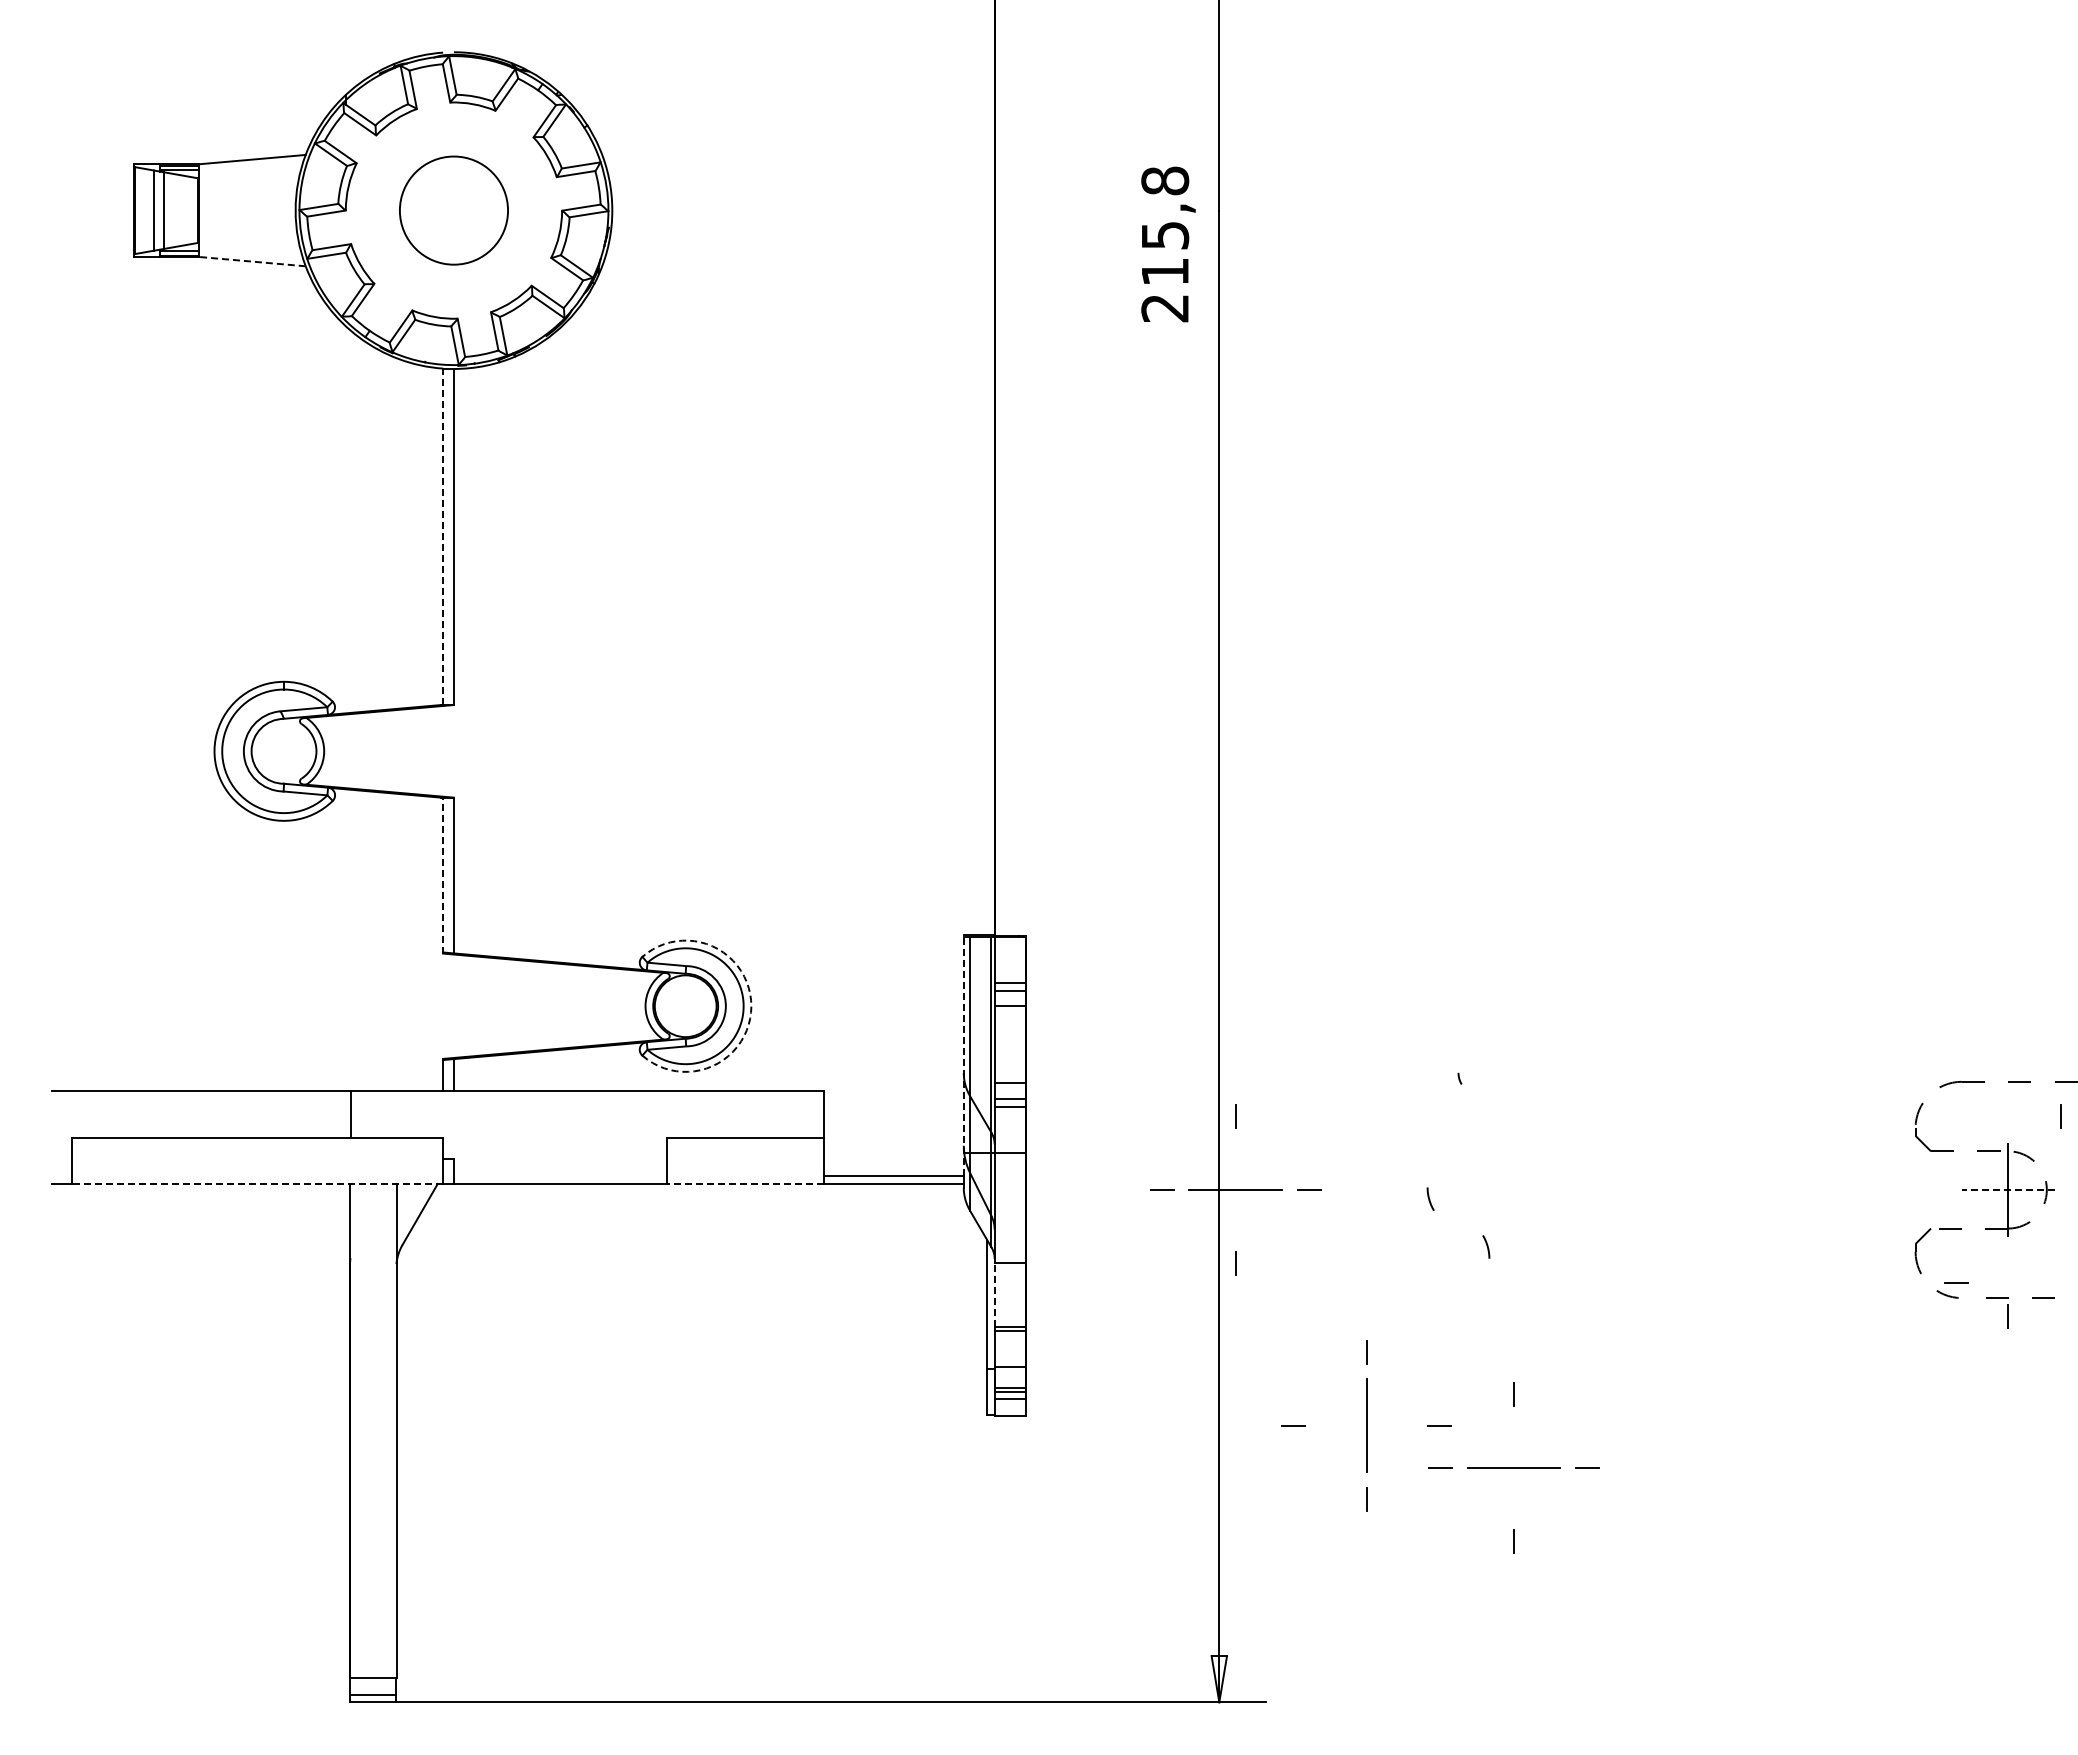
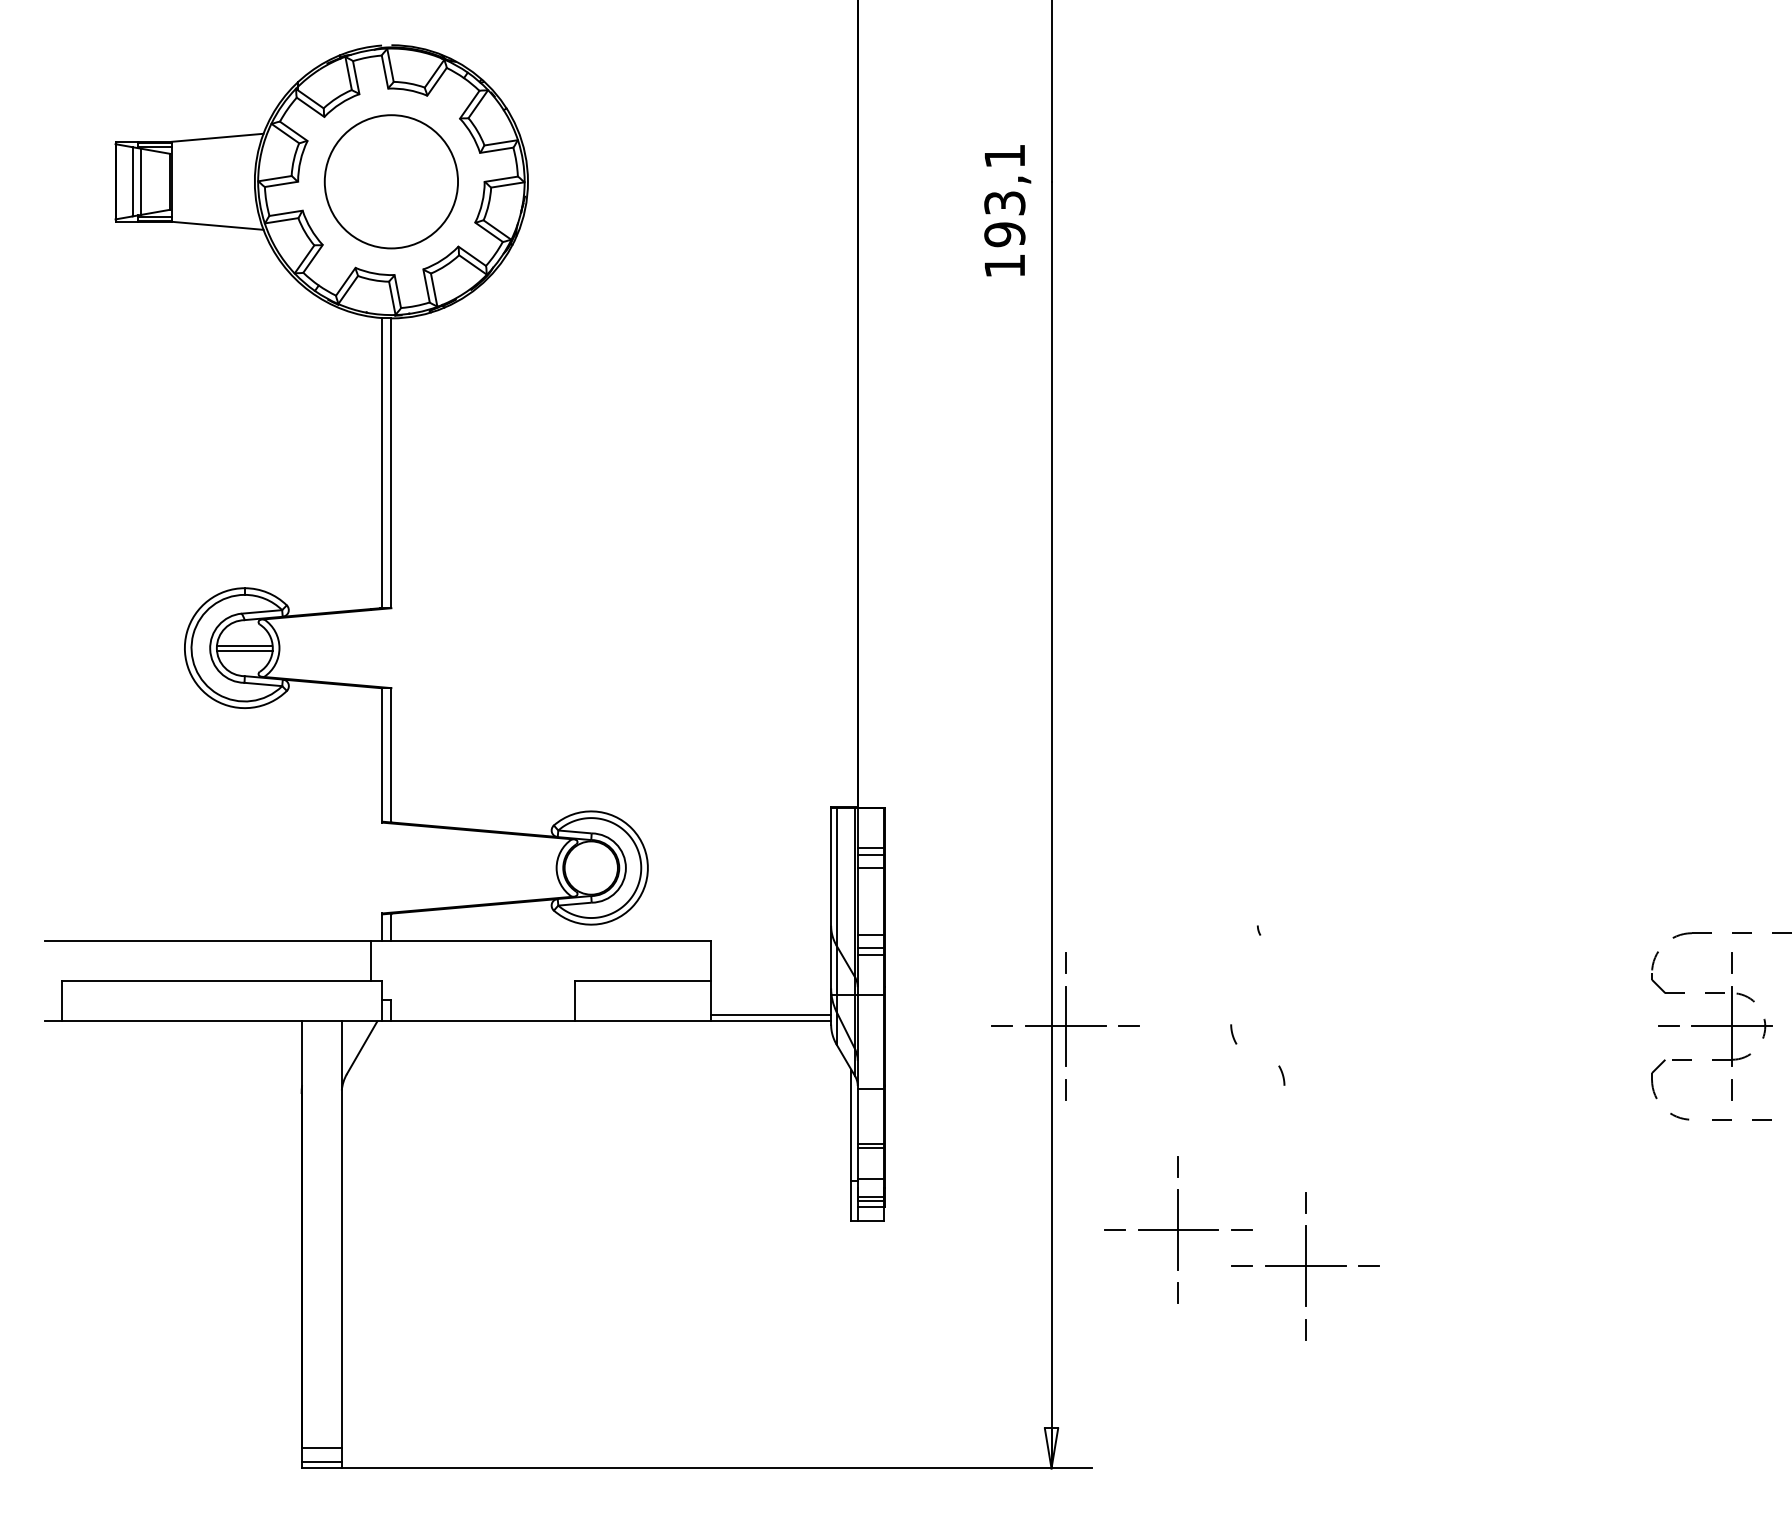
circle: (453, 210) -> (391, 181), size x1.43
text: (1165, 244) -> (1005, 211), 215,8 -> 193,1
line: (252, 261) -> (217, 225), dashed -> solid
line: (443, 536) -> (382, 462), dashed -> solid
line: (283, 748) -> (244, 645), added
line: (284, 754) -> (245, 650), added
line: (443, 875) -> (382, 755), dashed -> solid
arc: (751, 1006) -> (648, 868), dashed -> solid
line: (963, 1055) -> (830, 910), dashed -> solid
line: (350, 1114) -> (371, 961), moved
line: (2060, 1116) -> (1731, 963), moved
line: (257, 1183) -> (221, 1020), dashed -> solid
line: (745, 1183) -> (642, 1020), dashed -> solid
line: (1235, 1189) -> (1065, 1026), added
line: (2007, 1189) -> (1731, 1026), dashed -> solid
line: (1956, 1282) -> (1668, 1026), moved
line: (994, 1294) -> (857, 1116), dashed -> solid
line: (2007, 1316) -> (1731, 1089), moved
line: (1366, 1425) -> (1178, 1229), added
line: (1513, 1467) -> (1305, 1265), added

